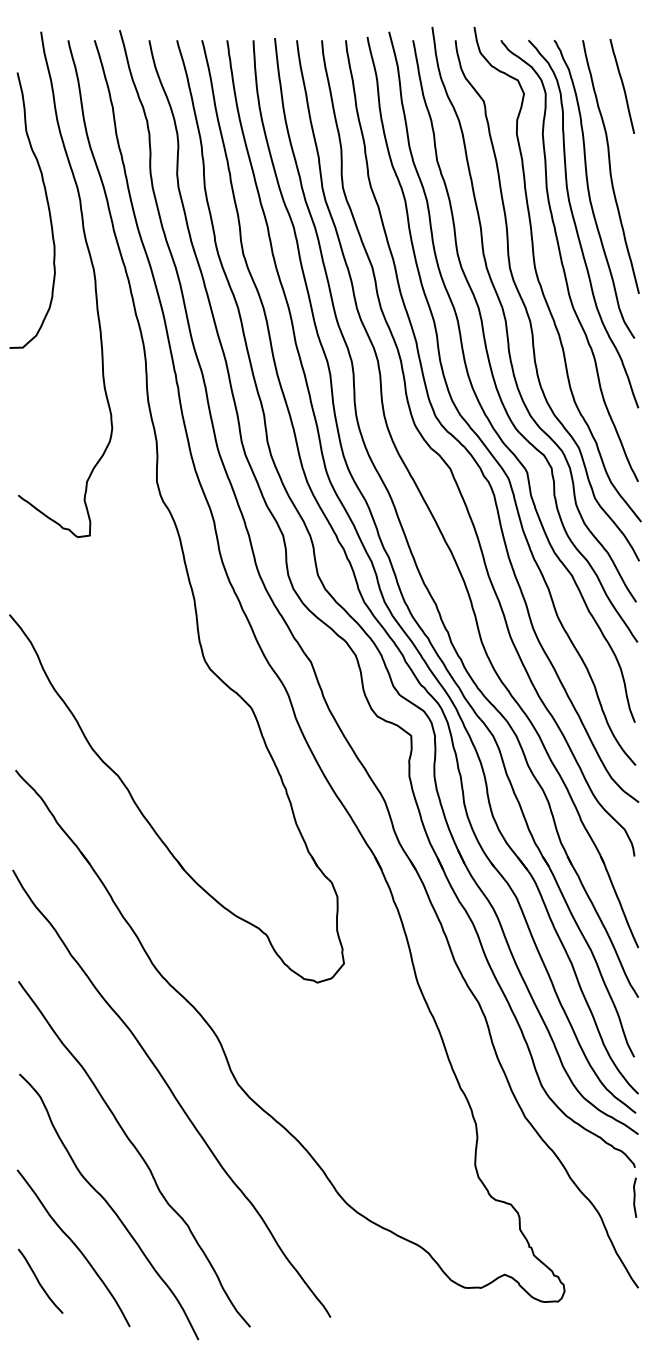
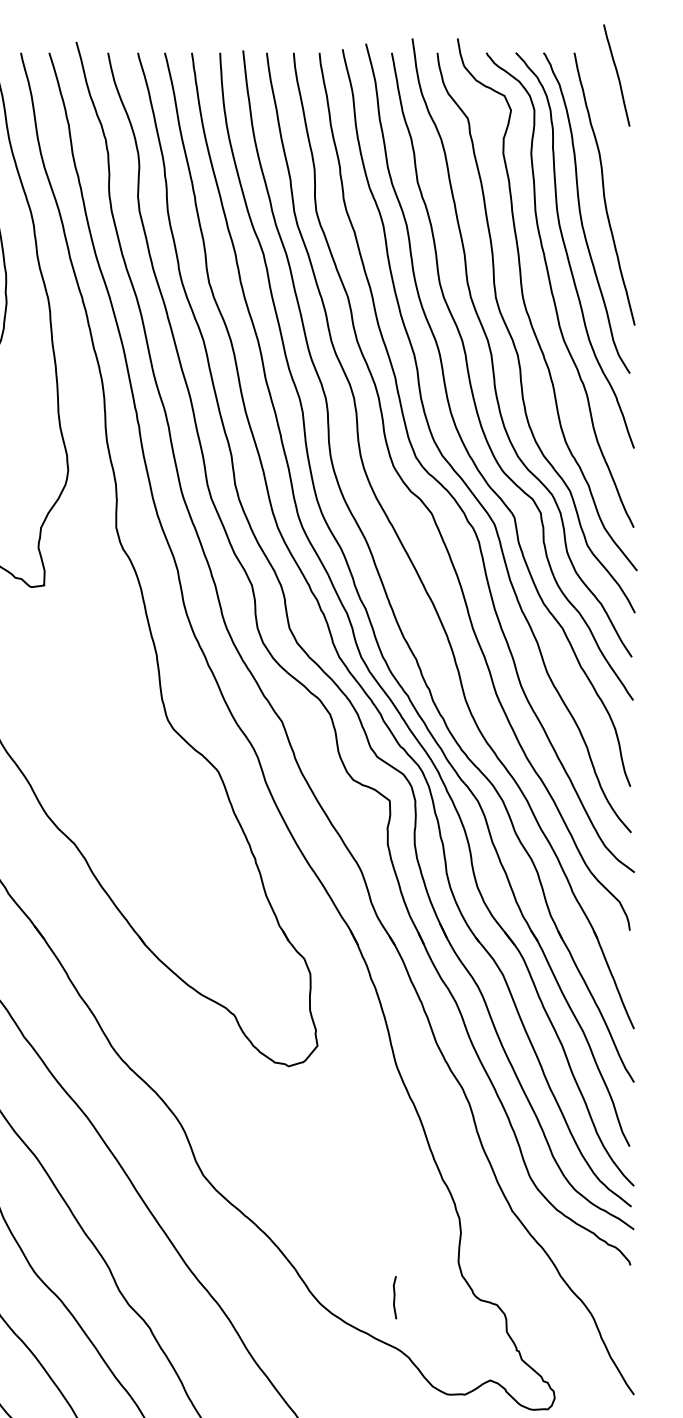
curve: (622, 86) -> (617, 75), moved
line: (635, 1197) -> (395, 1297), moved

